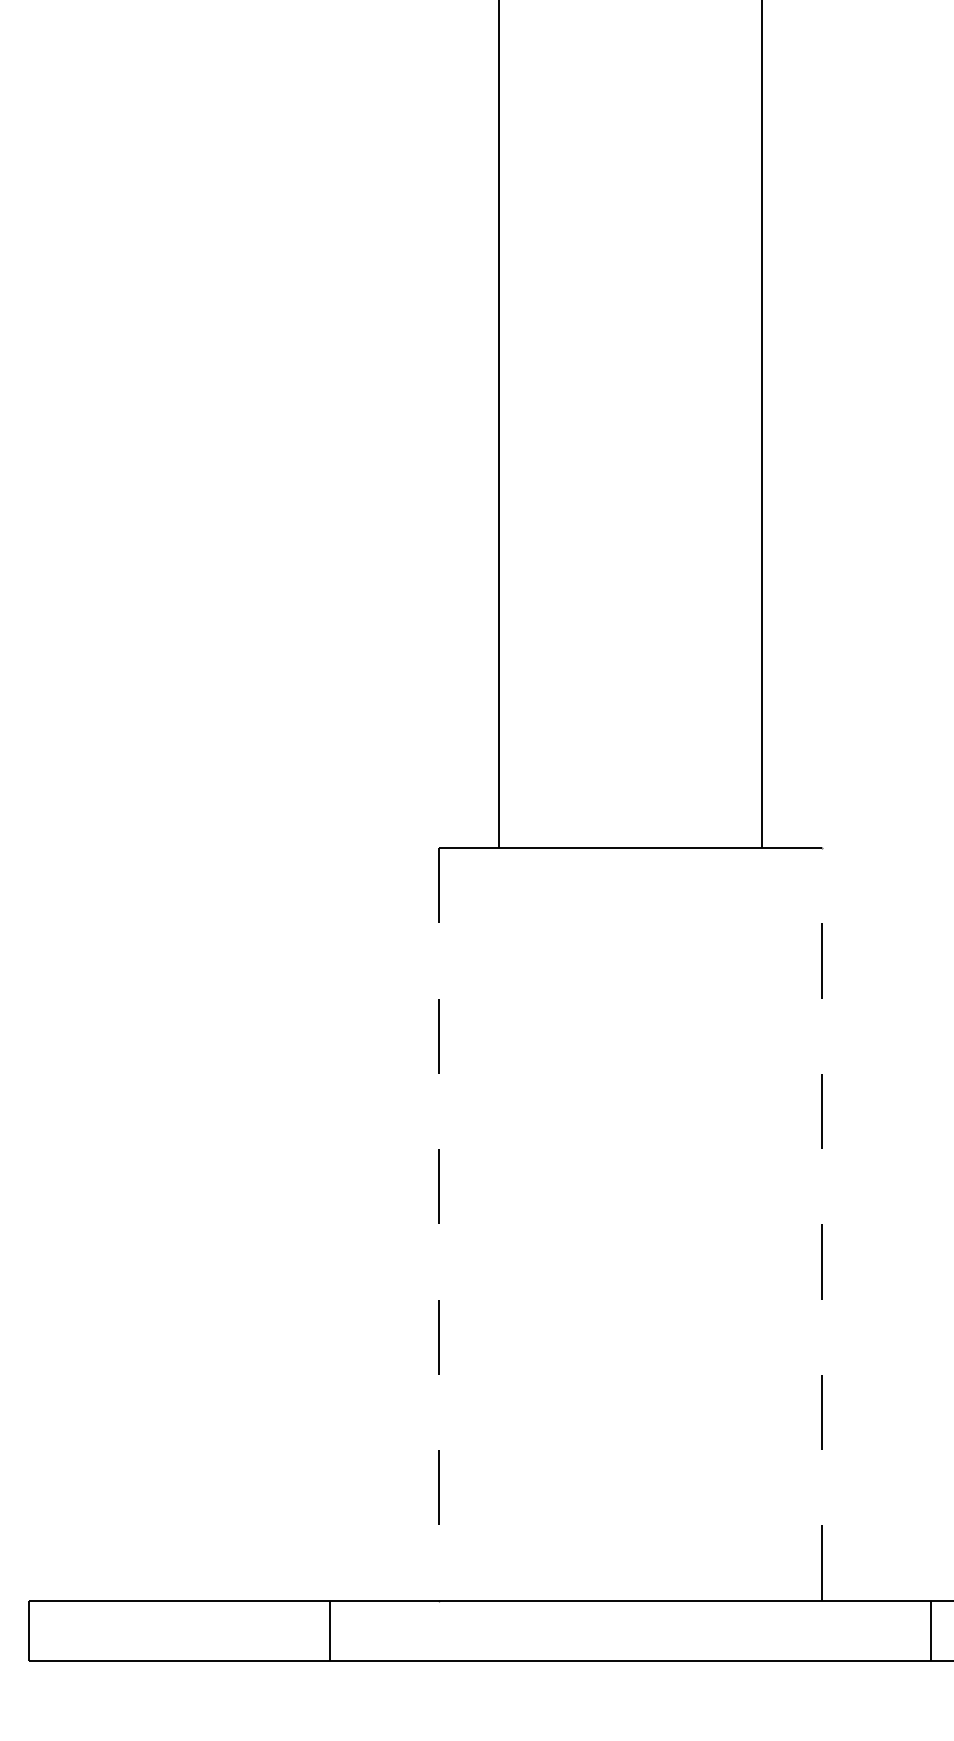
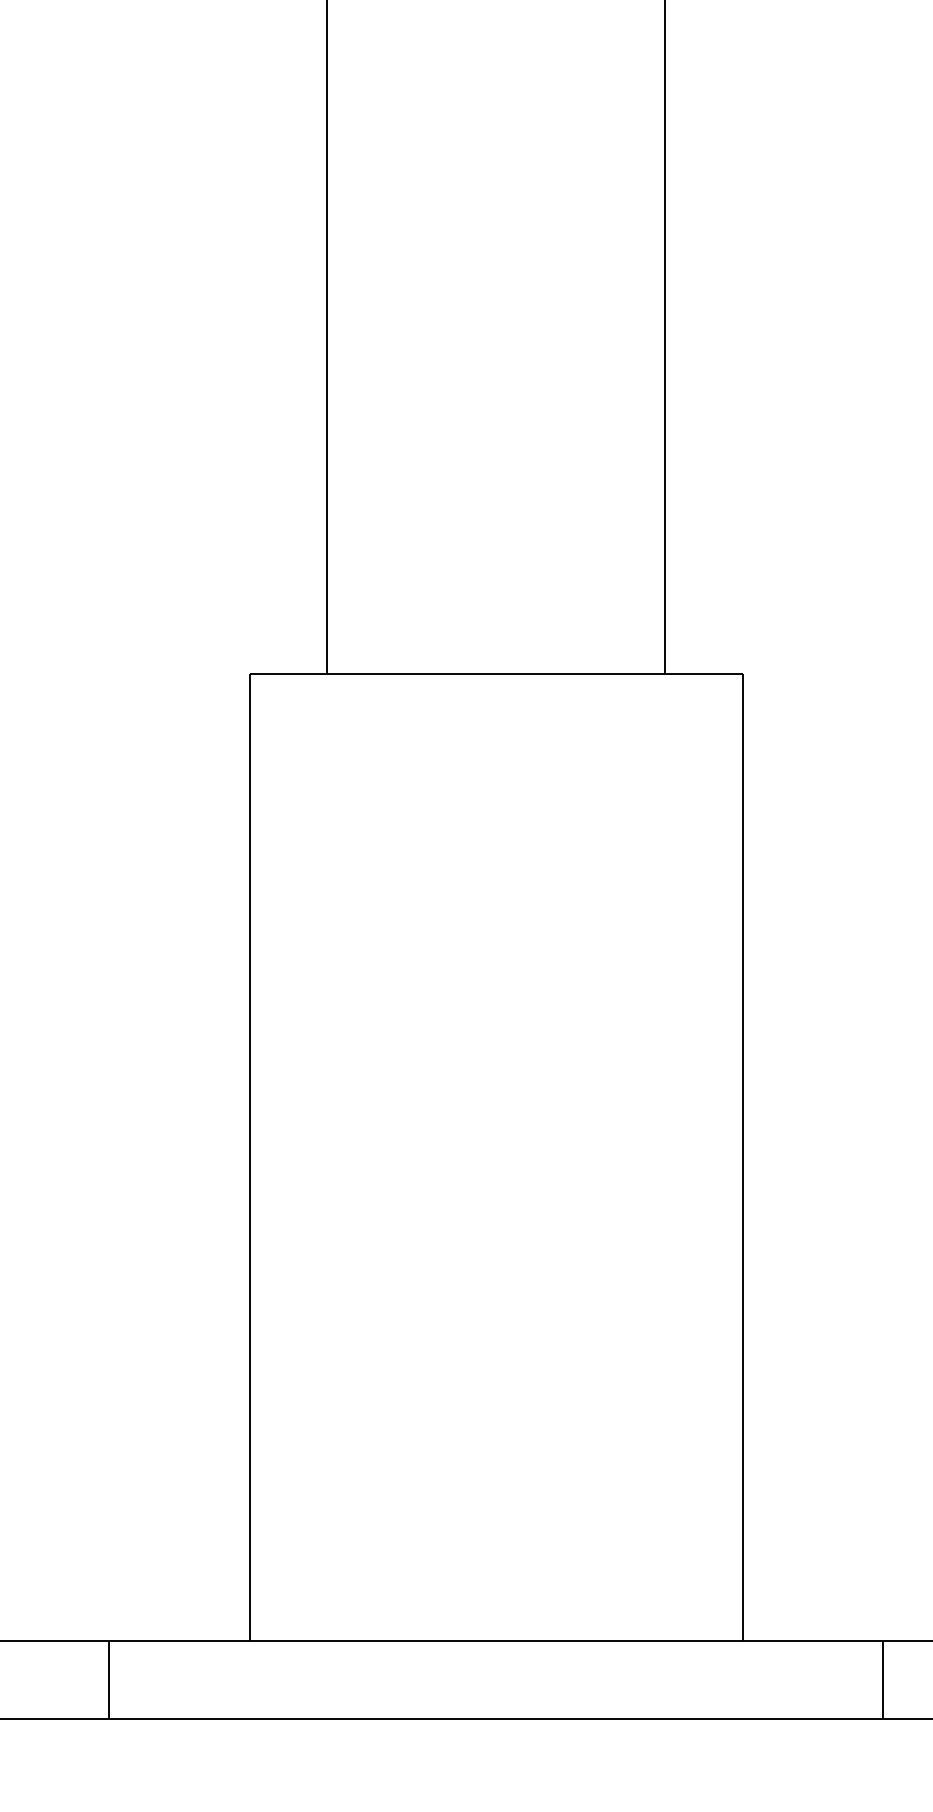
line: (822, 1223) -> (742, 1156), dashed -> solid
line: (438, 1224) -> (249, 1157), dashed -> solid

